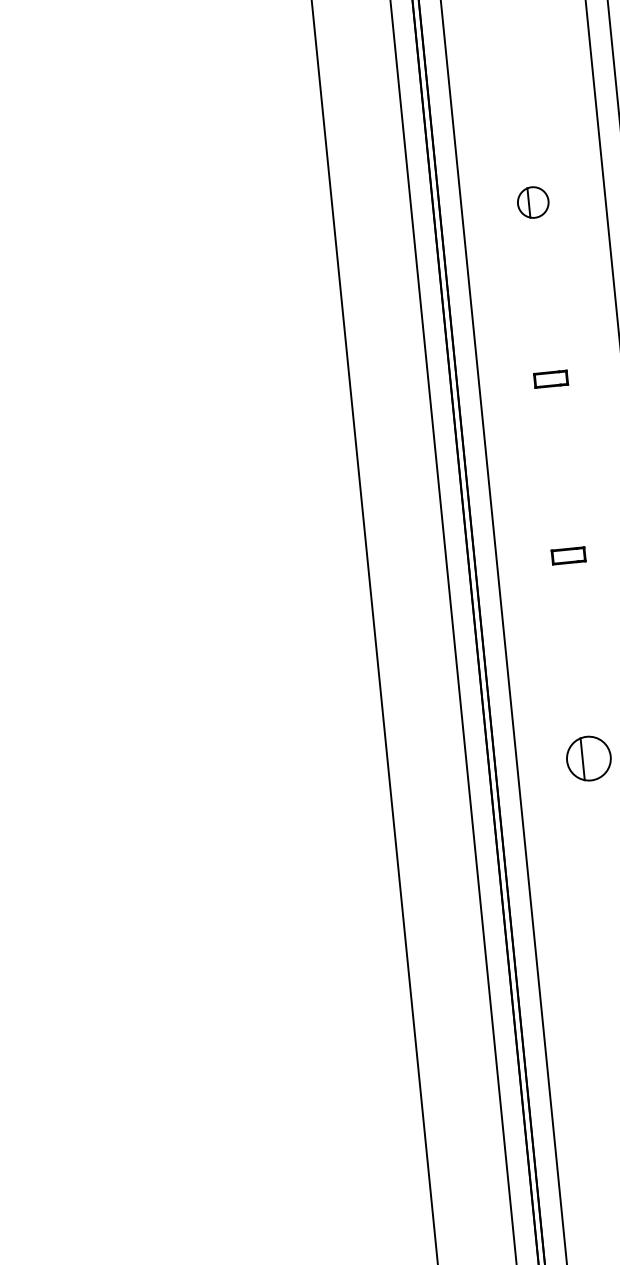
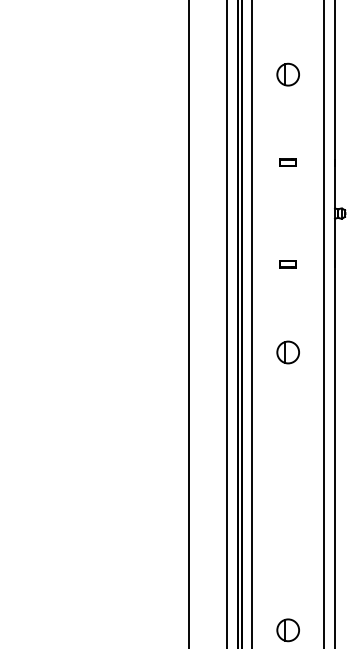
part: (531, 202) -> (287, 74), size x1.43
part: (567, 556) -> (287, 264), moved

